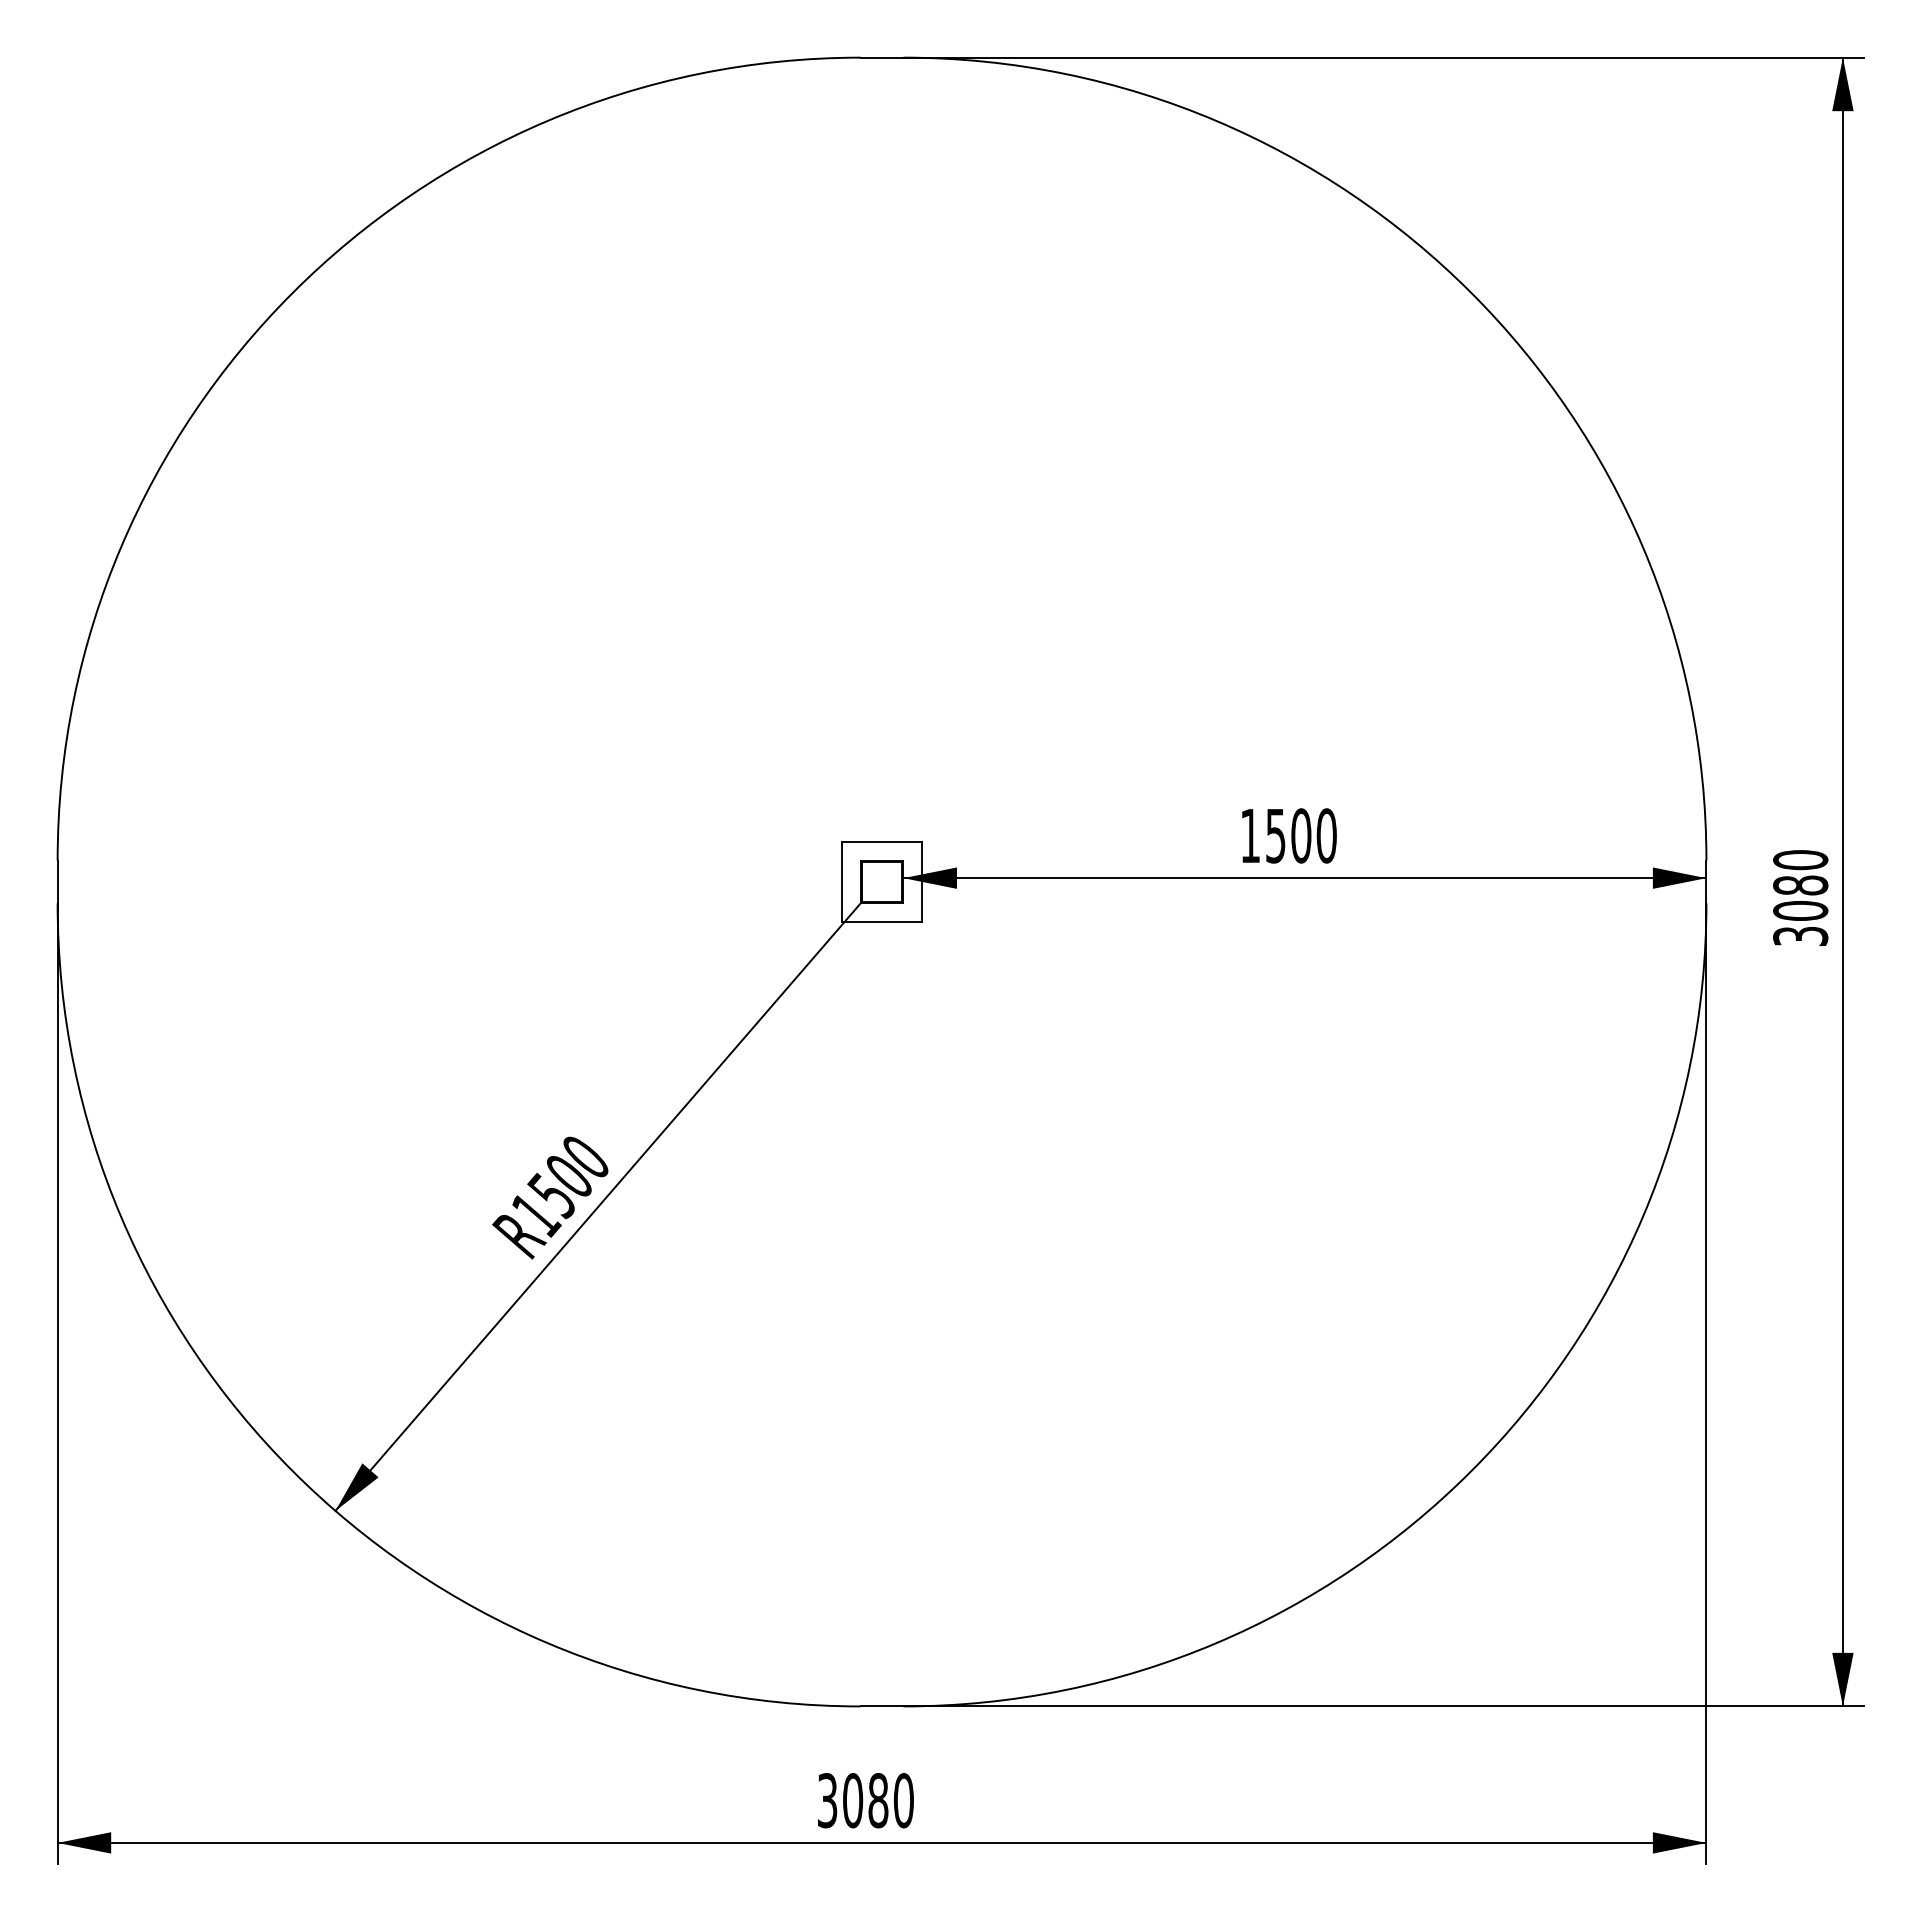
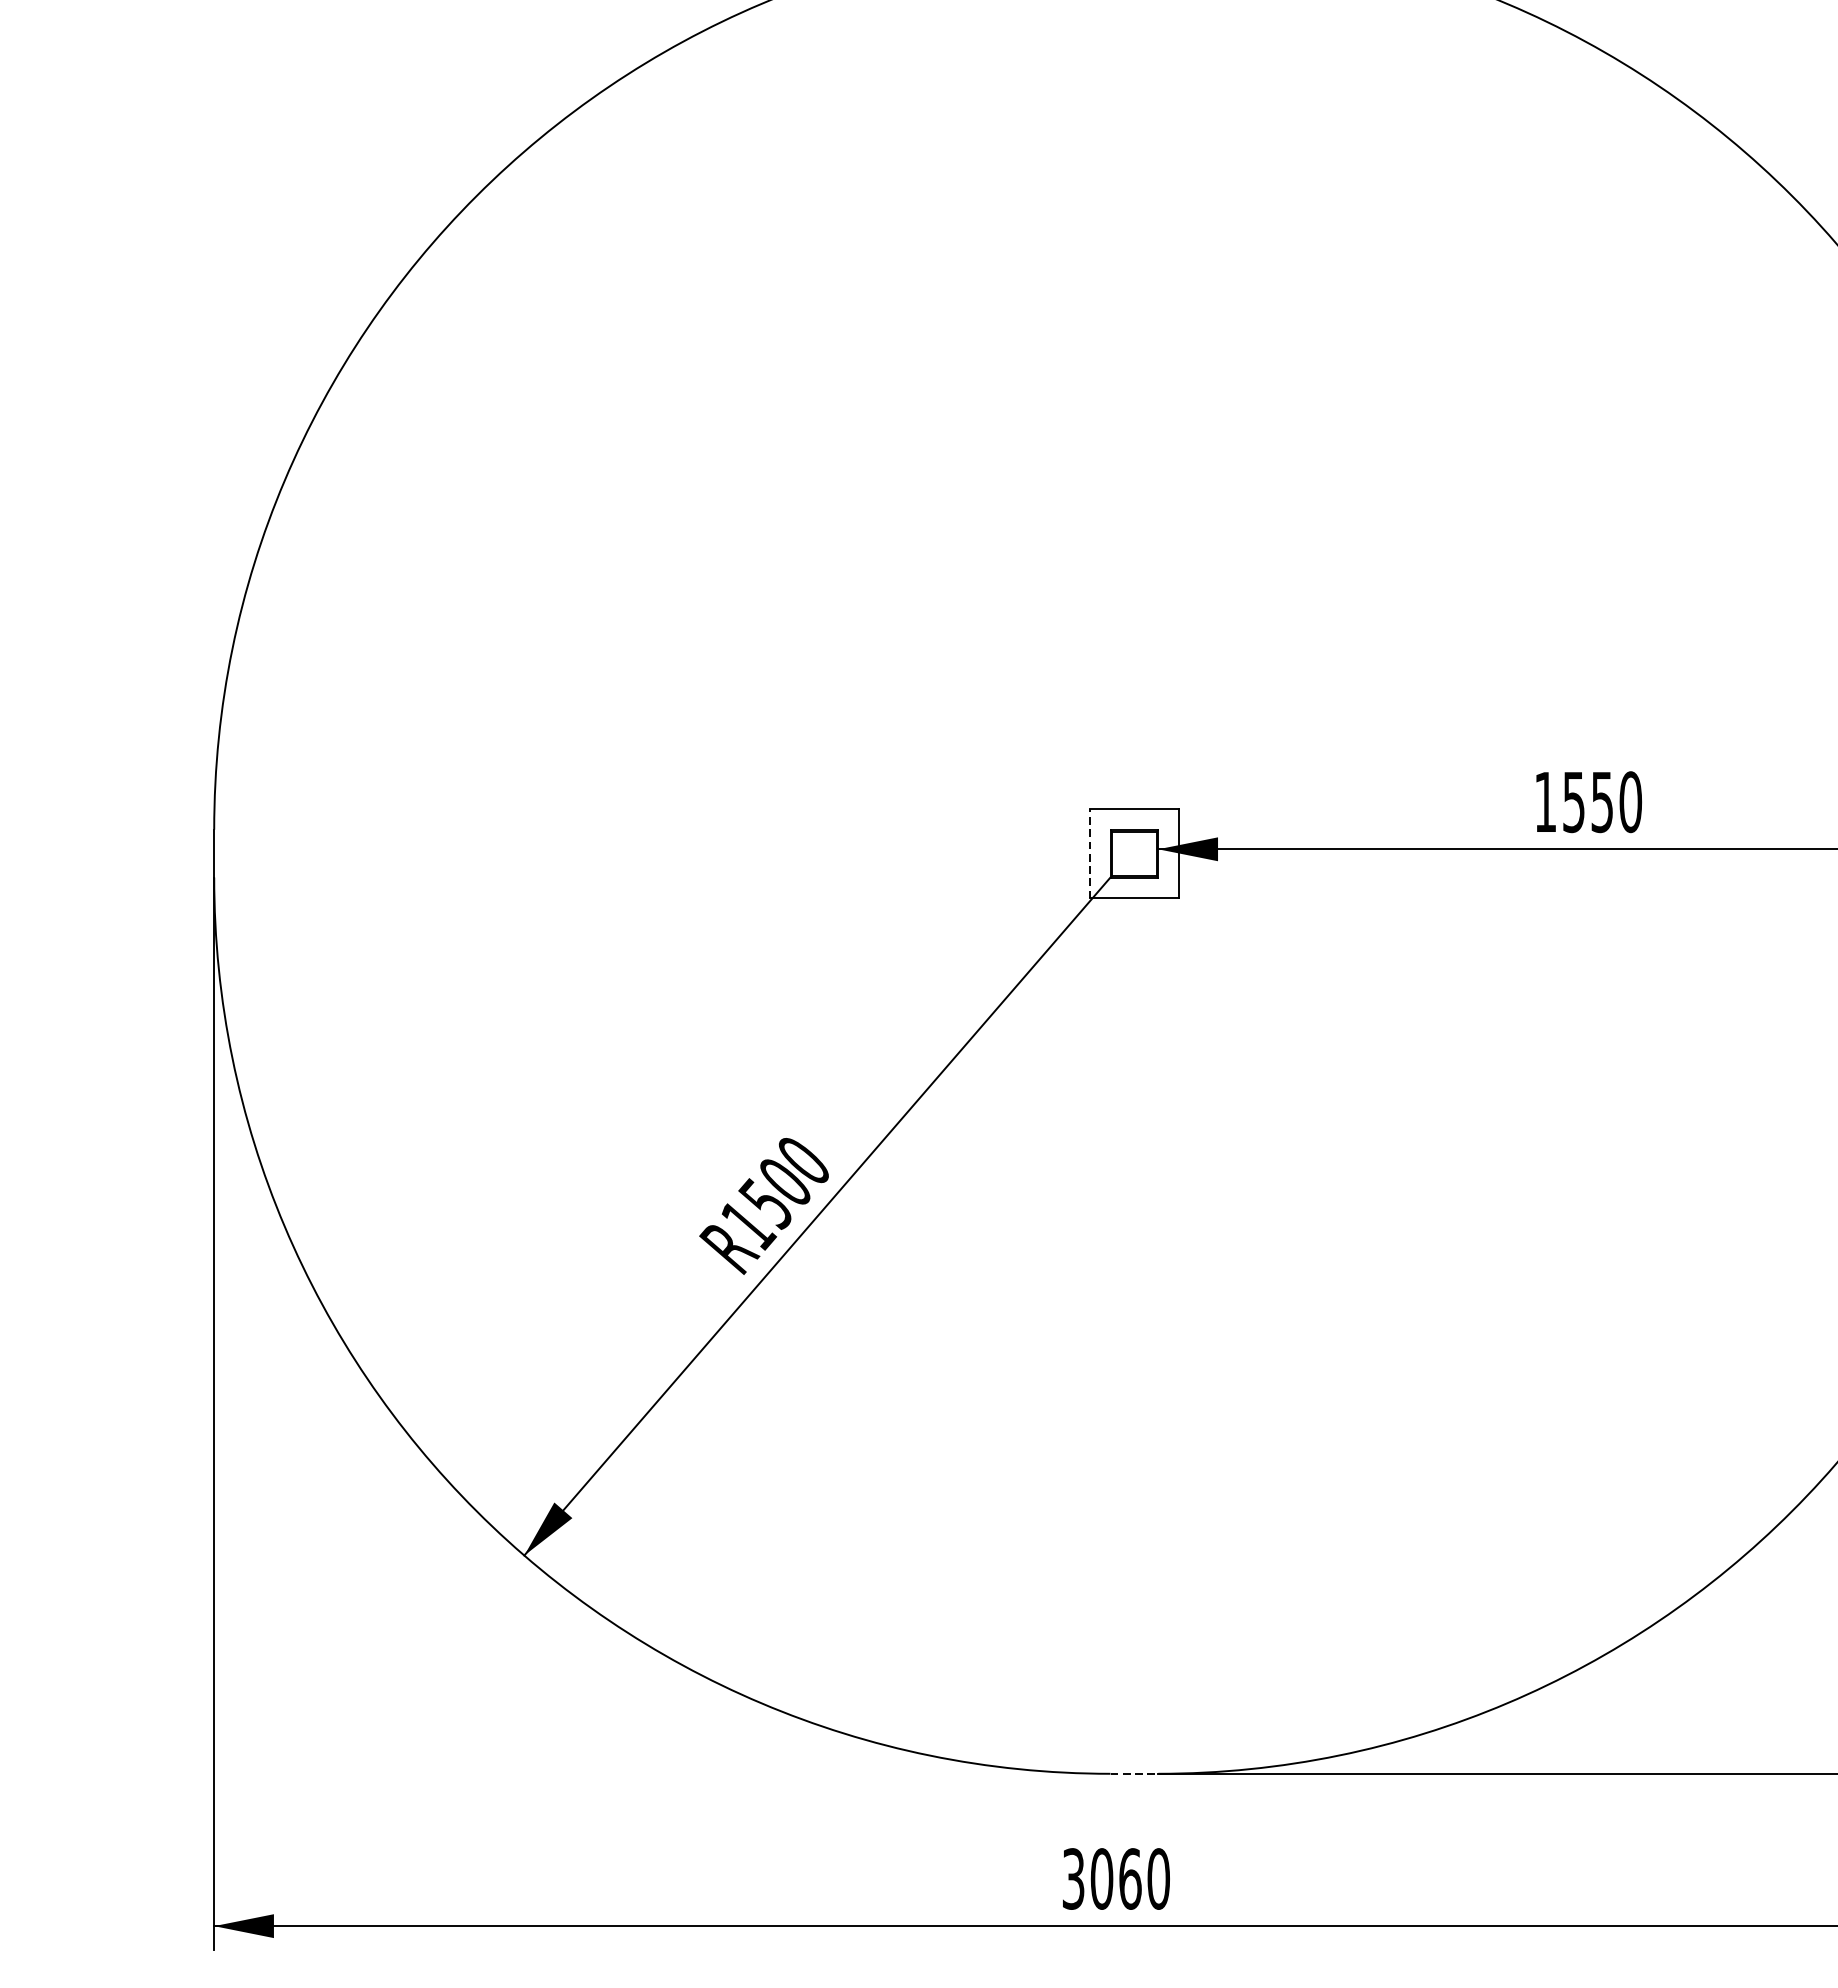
text: (1301, 835) -> (1602, 801), 1500 -> 1550
line: (841, 881) -> (1089, 853), solid -> dashed
line: (882, 1706) -> (1134, 1773), solid -> dashed
text: (878, 1800) -> (1130, 1878), 3080 -> 3060

